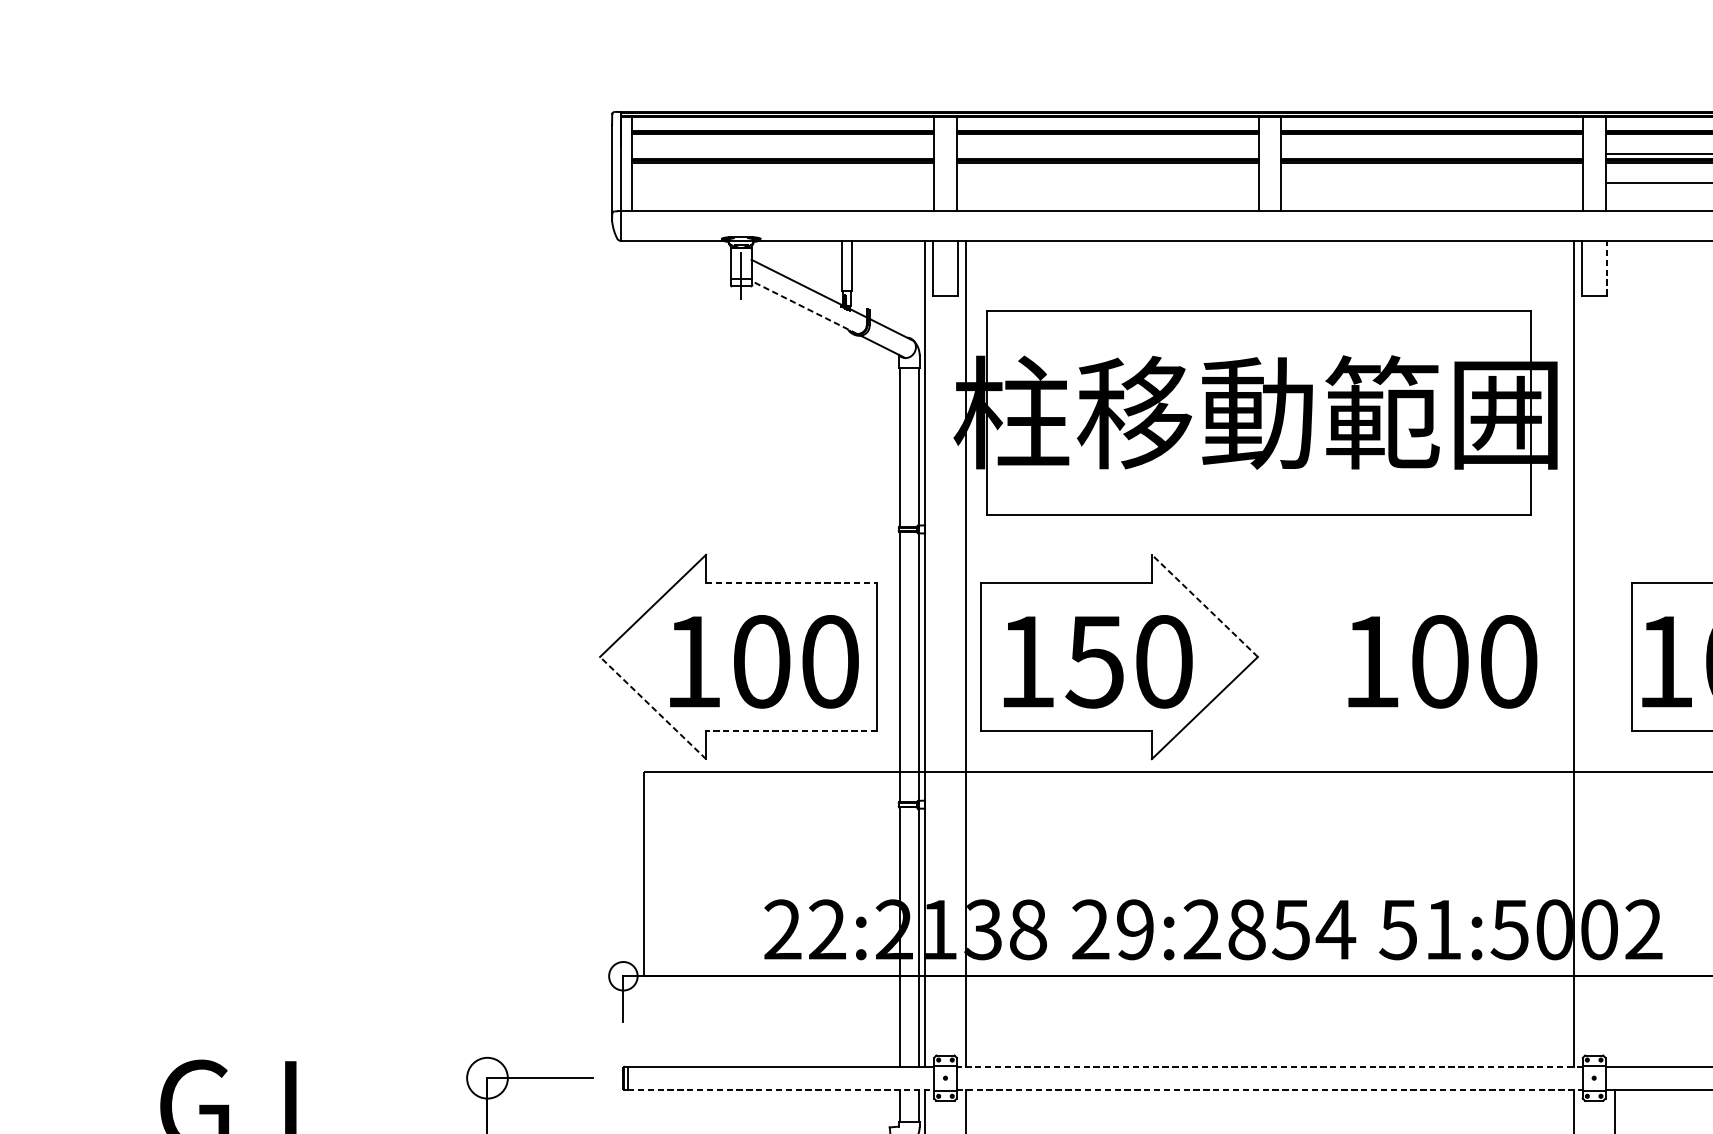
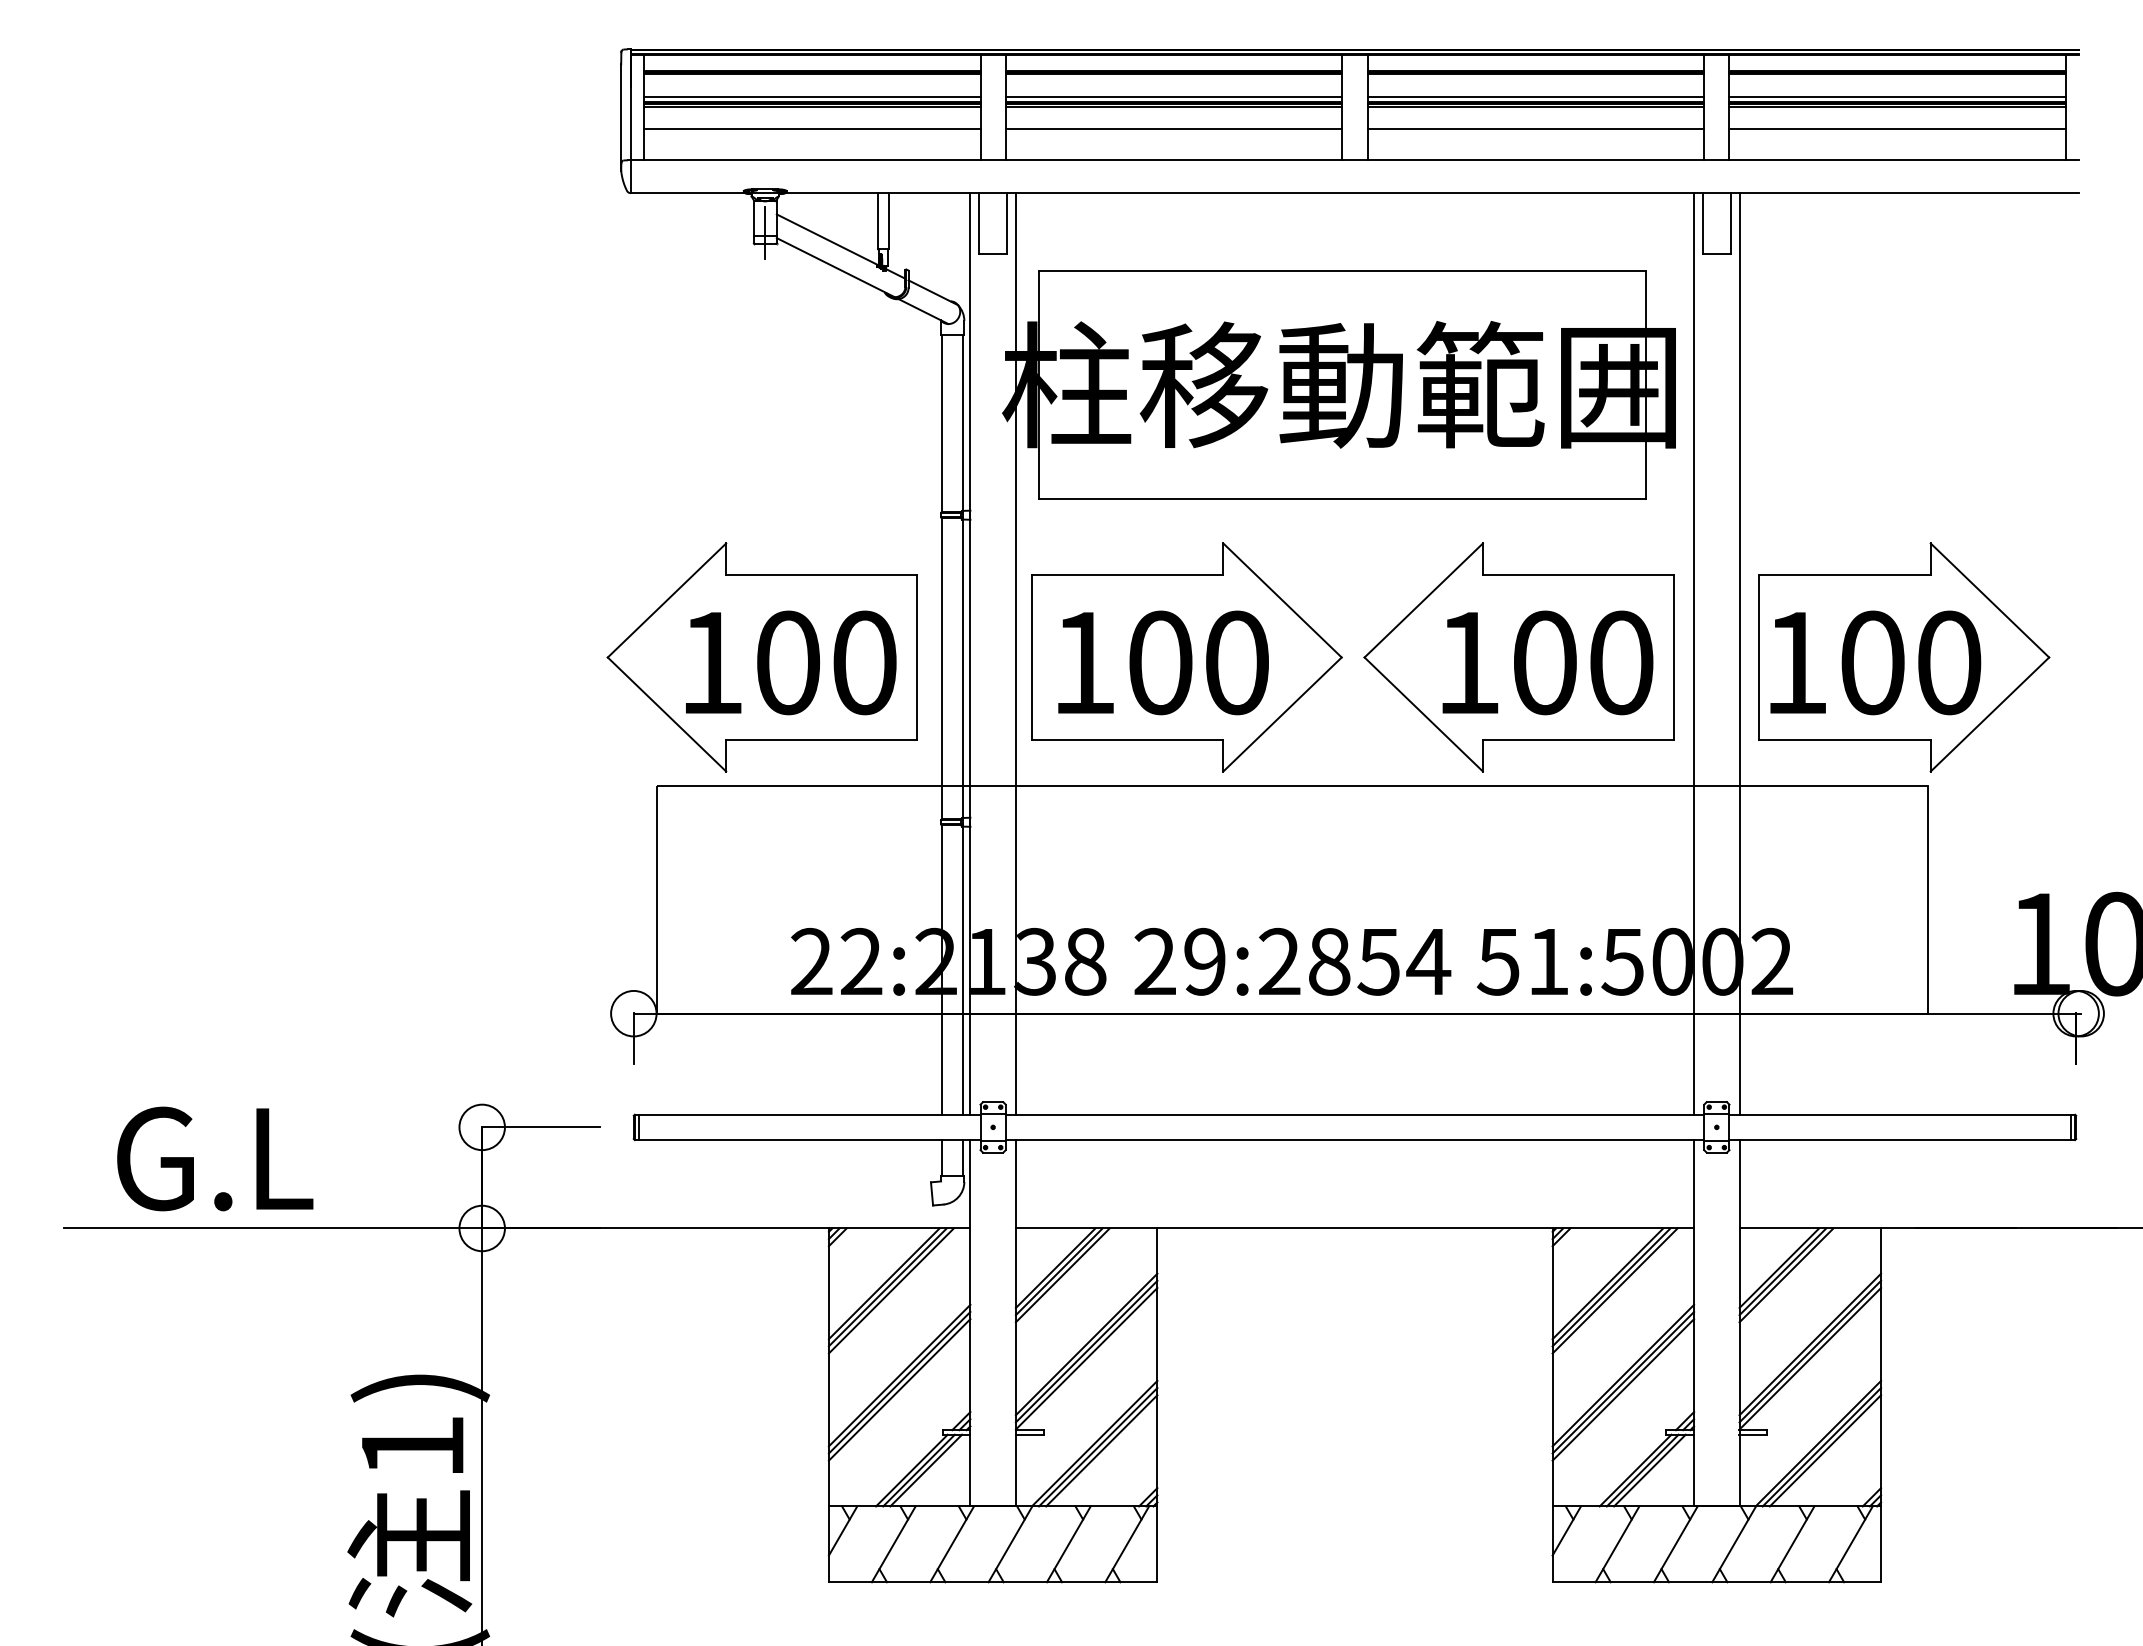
line: (782, 154) -> (811, 96), added
line: (1107, 154) -> (1173, 96), added
line: (1431, 154) -> (1535, 96), added
line: (782, 183) -> (811, 129), added
line: (1107, 183) -> (1173, 129), added
line: (1431, 183) -> (1535, 129), added
line: (1606, 267) -> (1730, 223), dashed -> solid
line: (804, 307) -> (835, 267), dashed -> solid
line: (792, 582) -> (822, 574), dashed -> solid
line: (1204, 605) -> (1282, 600), dashed -> solid
line: (1614, 653) -> (1739, 653), added
part: (1416, 656) -> (1518, 657), added
text: (1094, 661) -> (1159, 662), 150 -> 100
line: (652, 708) -> (666, 714), dashed -> solid
line: (791, 731) -> (821, 740), dashed -> solid
circle: (623, 976) -> (633, 1013), size x1.43
line: (1269, 1066) -> (1354, 1114), dashed -> solid
line: (780, 1089) -> (809, 1140), dashed -> solid
line: (1270, 1089) -> (1355, 1140), dashed -> solid

